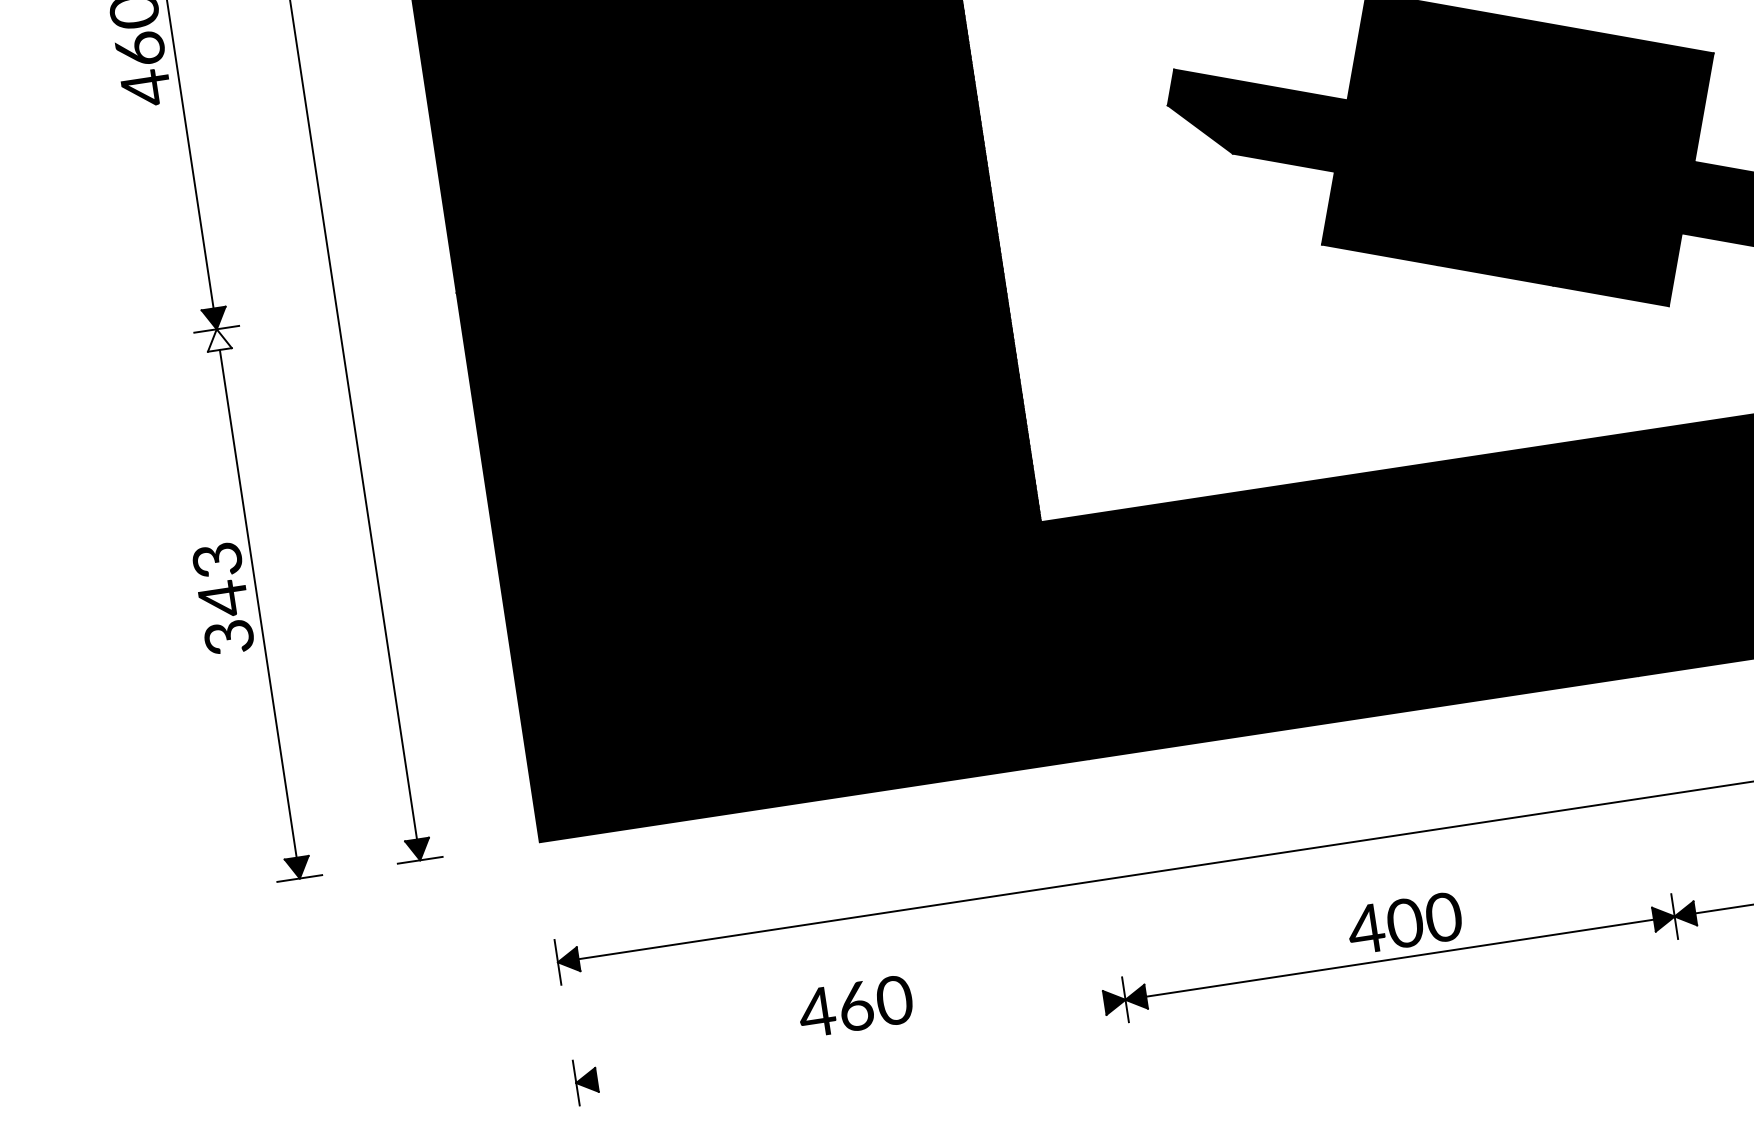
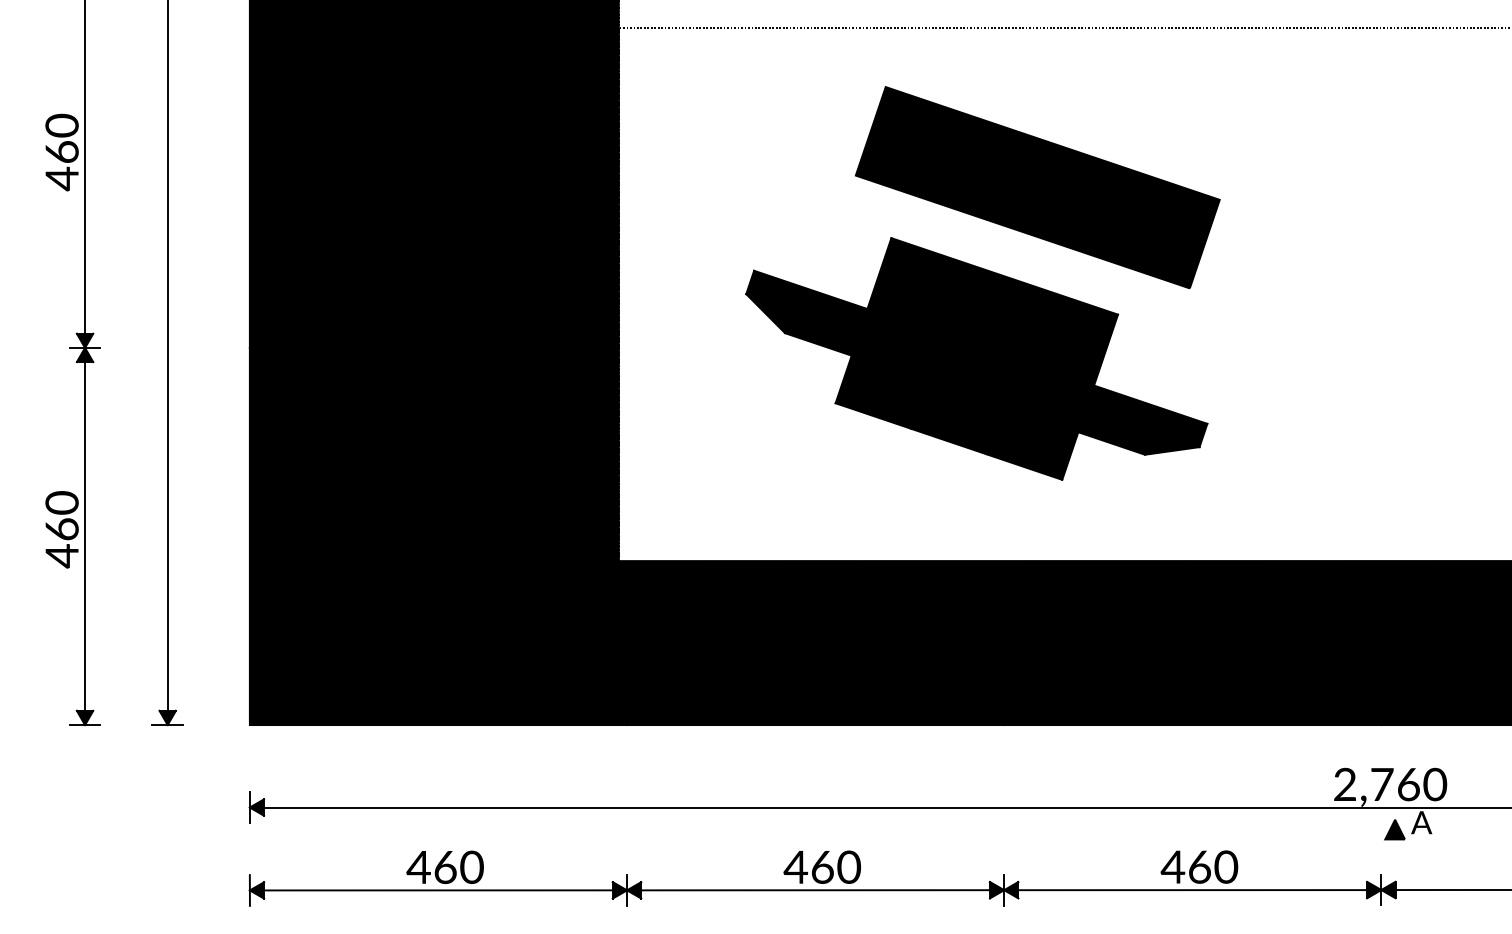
fill: (217, 339) -> (84, 354), added
text: (222, 598) -> (61, 529), 343 -> 460
text: (1404, 922) -> (822, 866), 400 -> 460
line: (850, 1041) -> (438, 890), added

